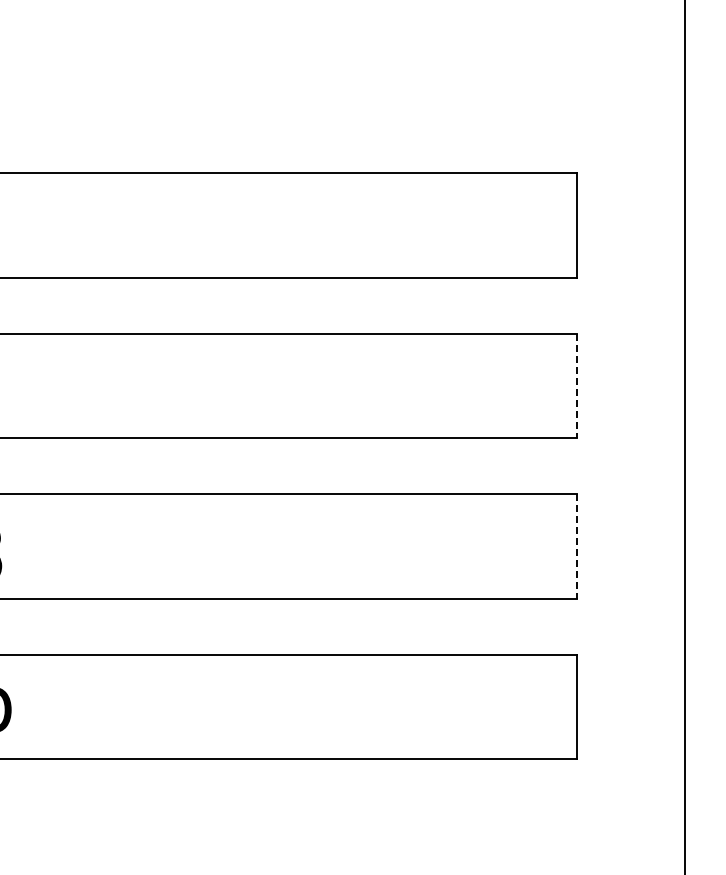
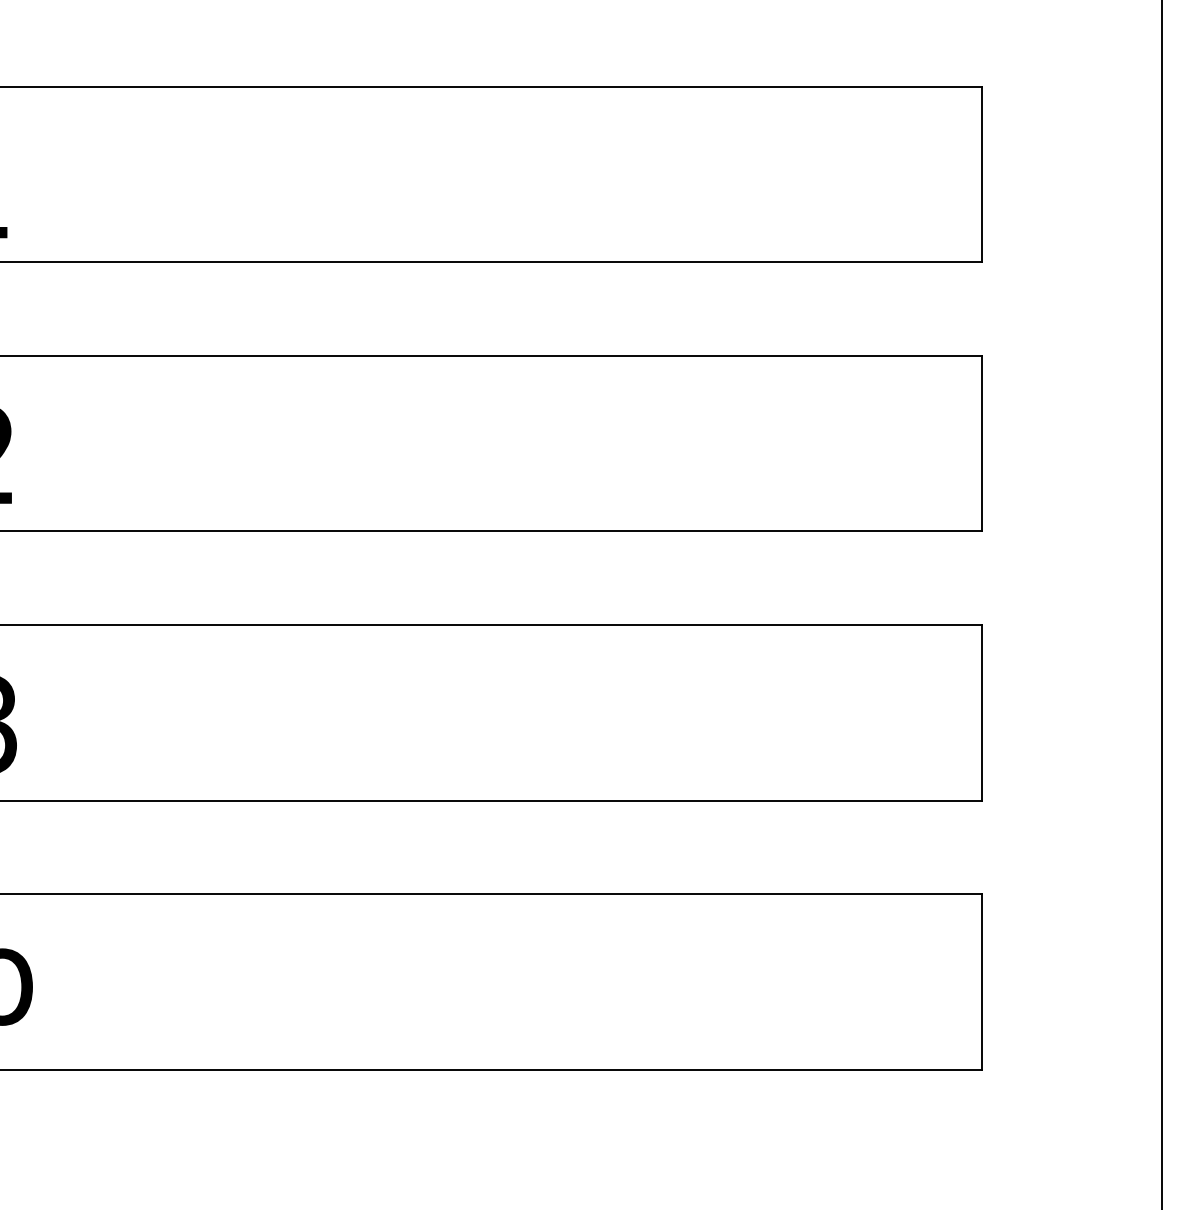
line: (577, 386) -> (982, 444), dashed -> solid
line: (577, 547) -> (982, 714), dashed -> solid

